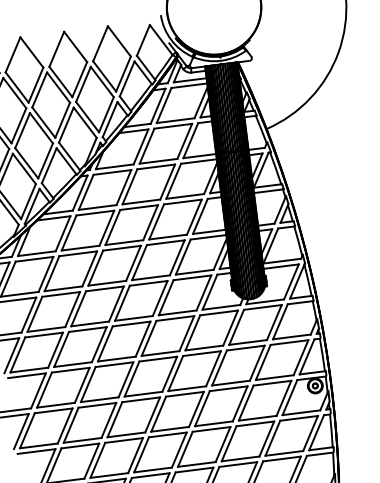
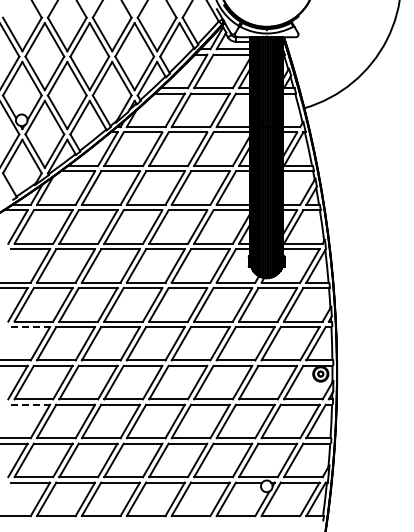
line: (27, 375) -> (31, 326), solid -> dashed
line: (37, 451) -> (31, 404), solid -> dashed

